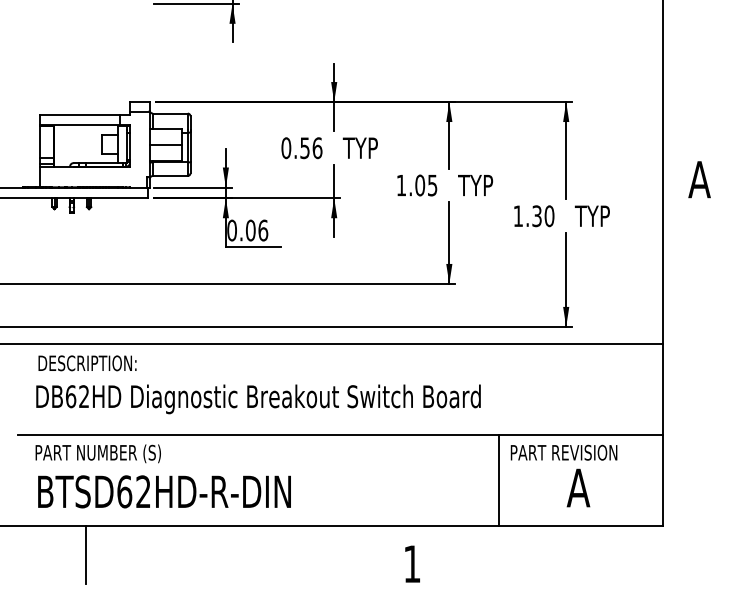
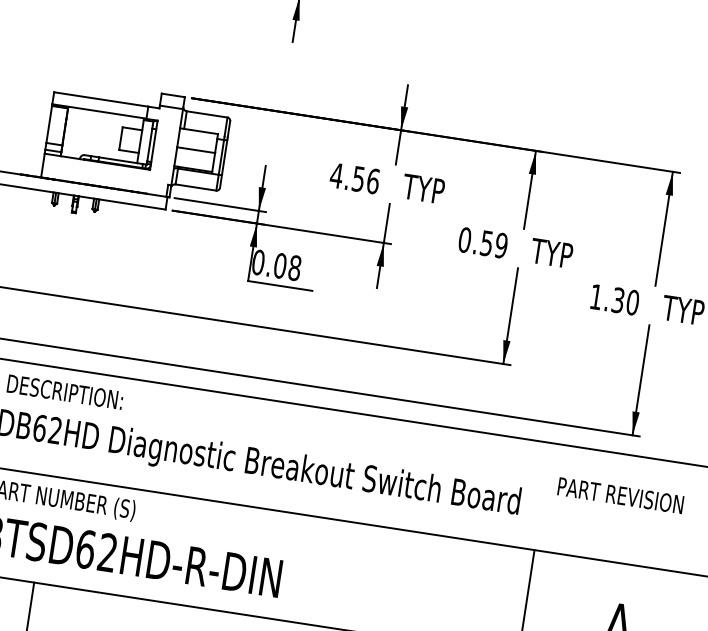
text: (286, 148) -> (336, 176), 0.56 -> 4.56
text: (416, 185) -> (482, 242), 1.05 -> 0.59
text: (263, 230) -> (295, 268), 0.06 -> 0.08
text: (563, 452) -> (620, 495), moved

